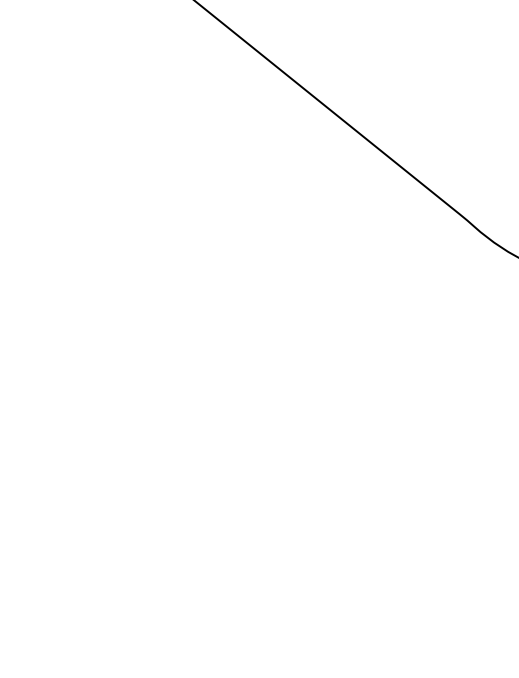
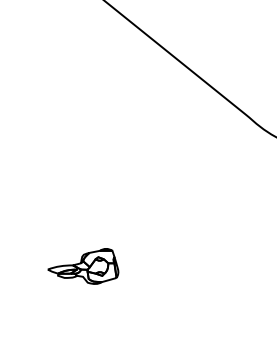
part: (156, 499) -> (83, 266), added

